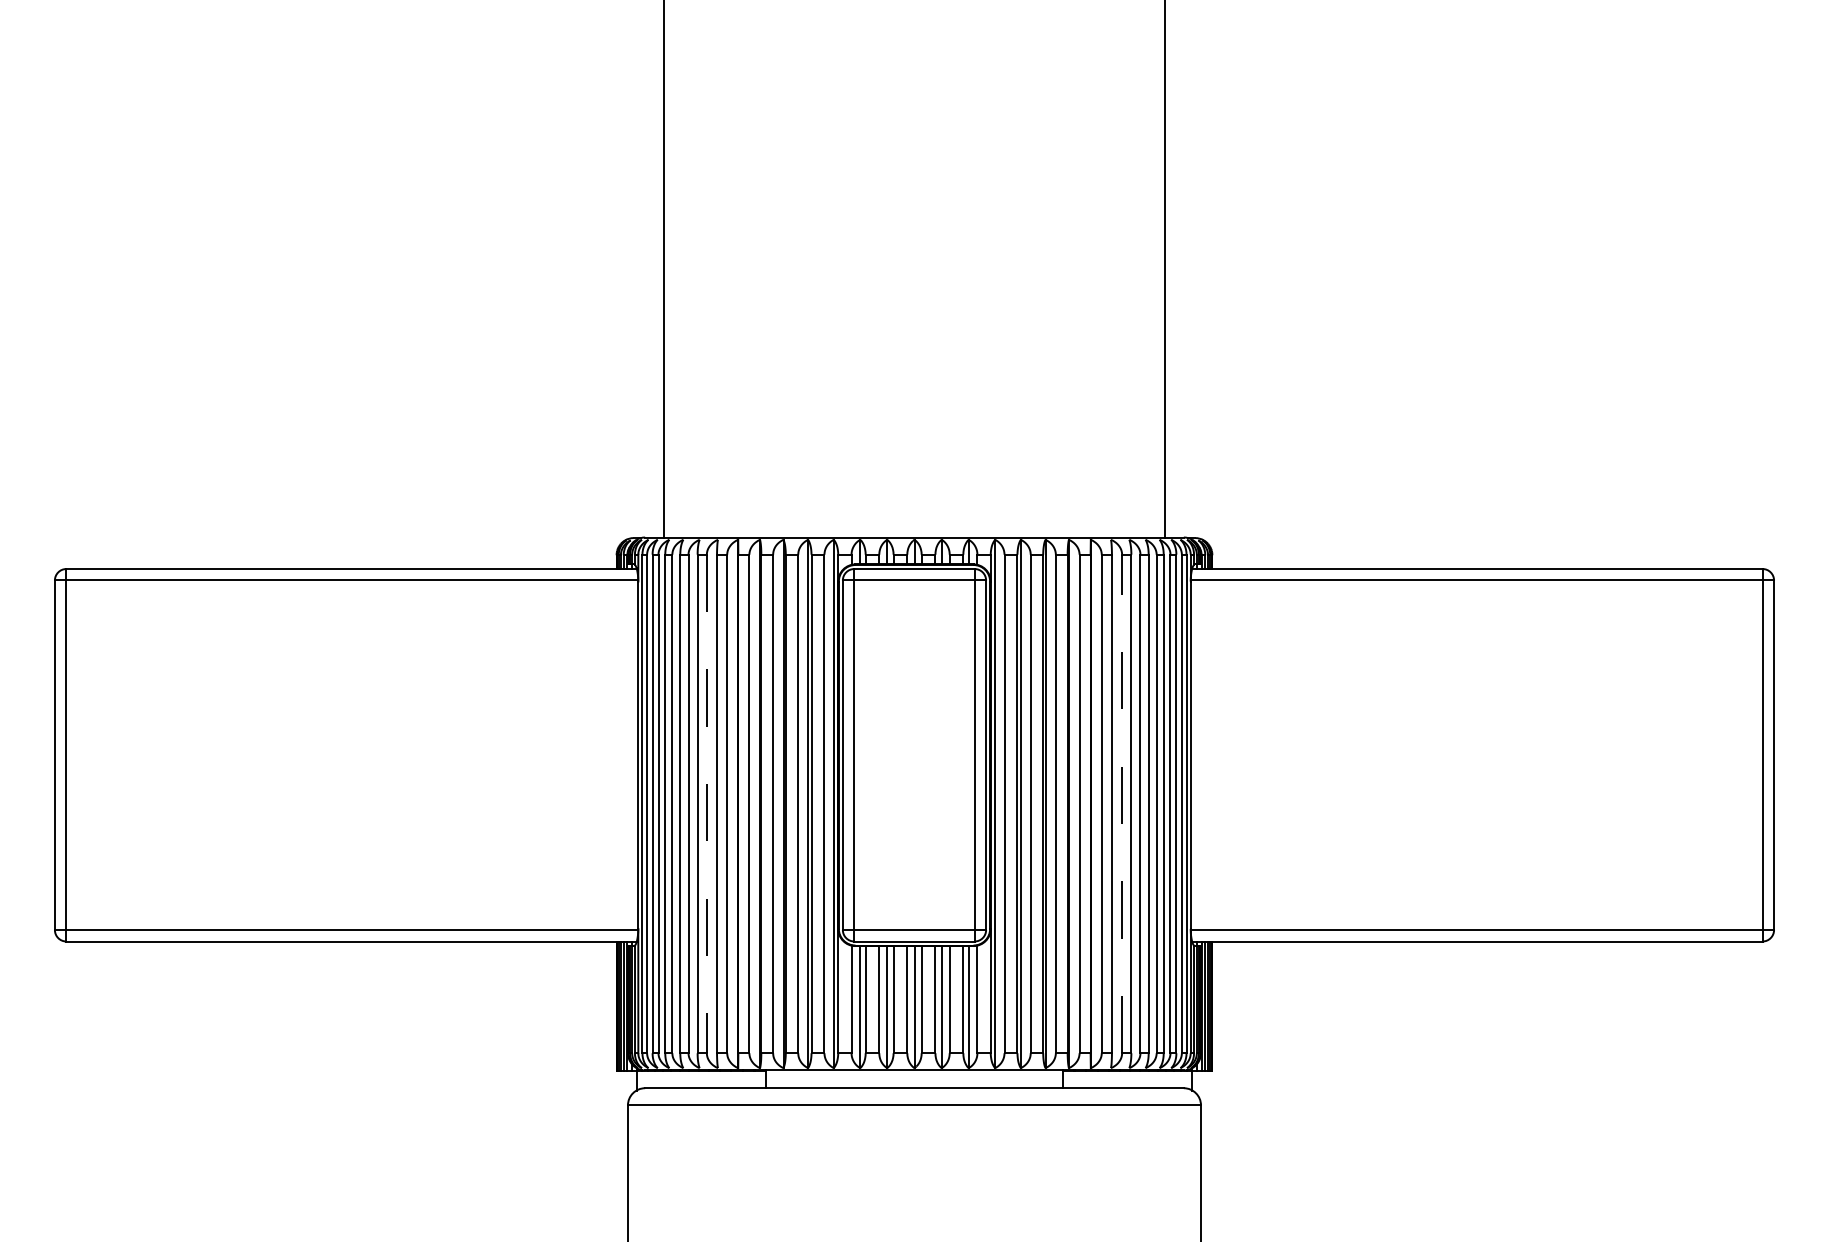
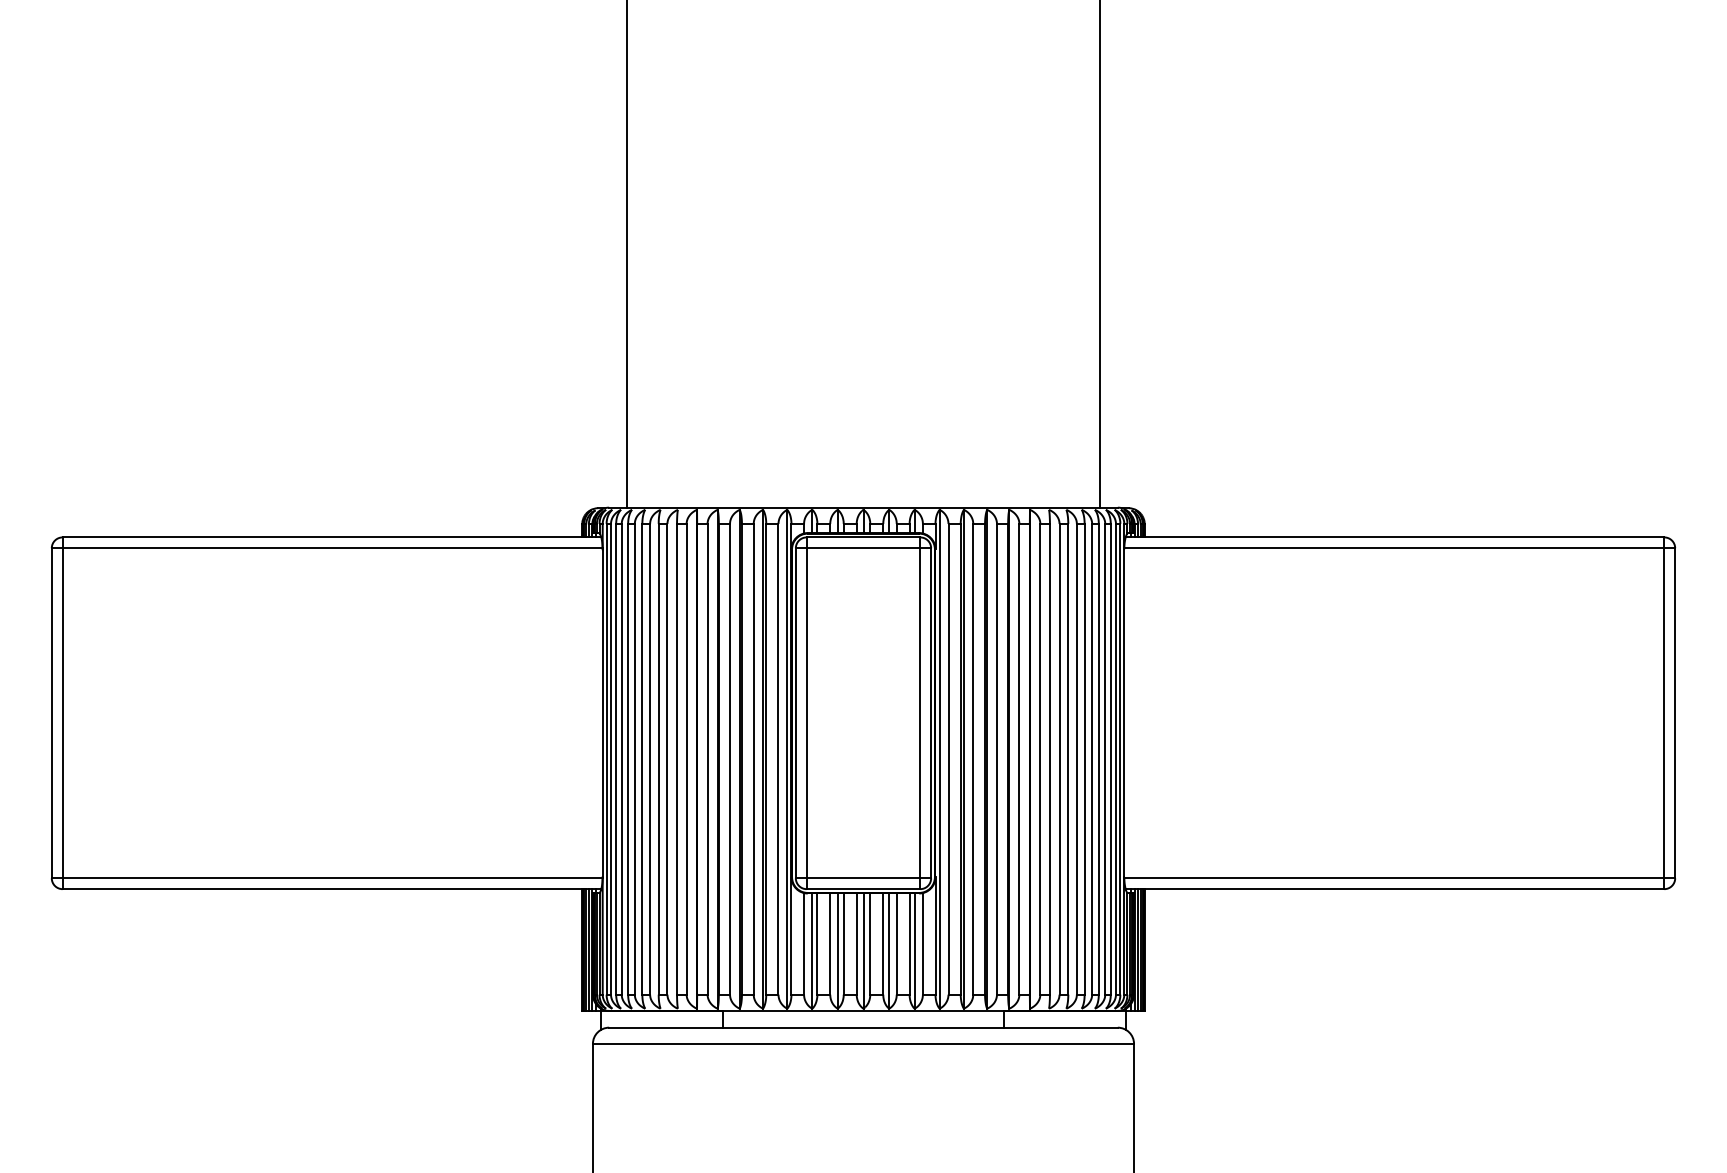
line: (1122, 803) -> (1059, 758), dashed -> solid
line: (706, 804) -> (667, 759), dashed -> solid

